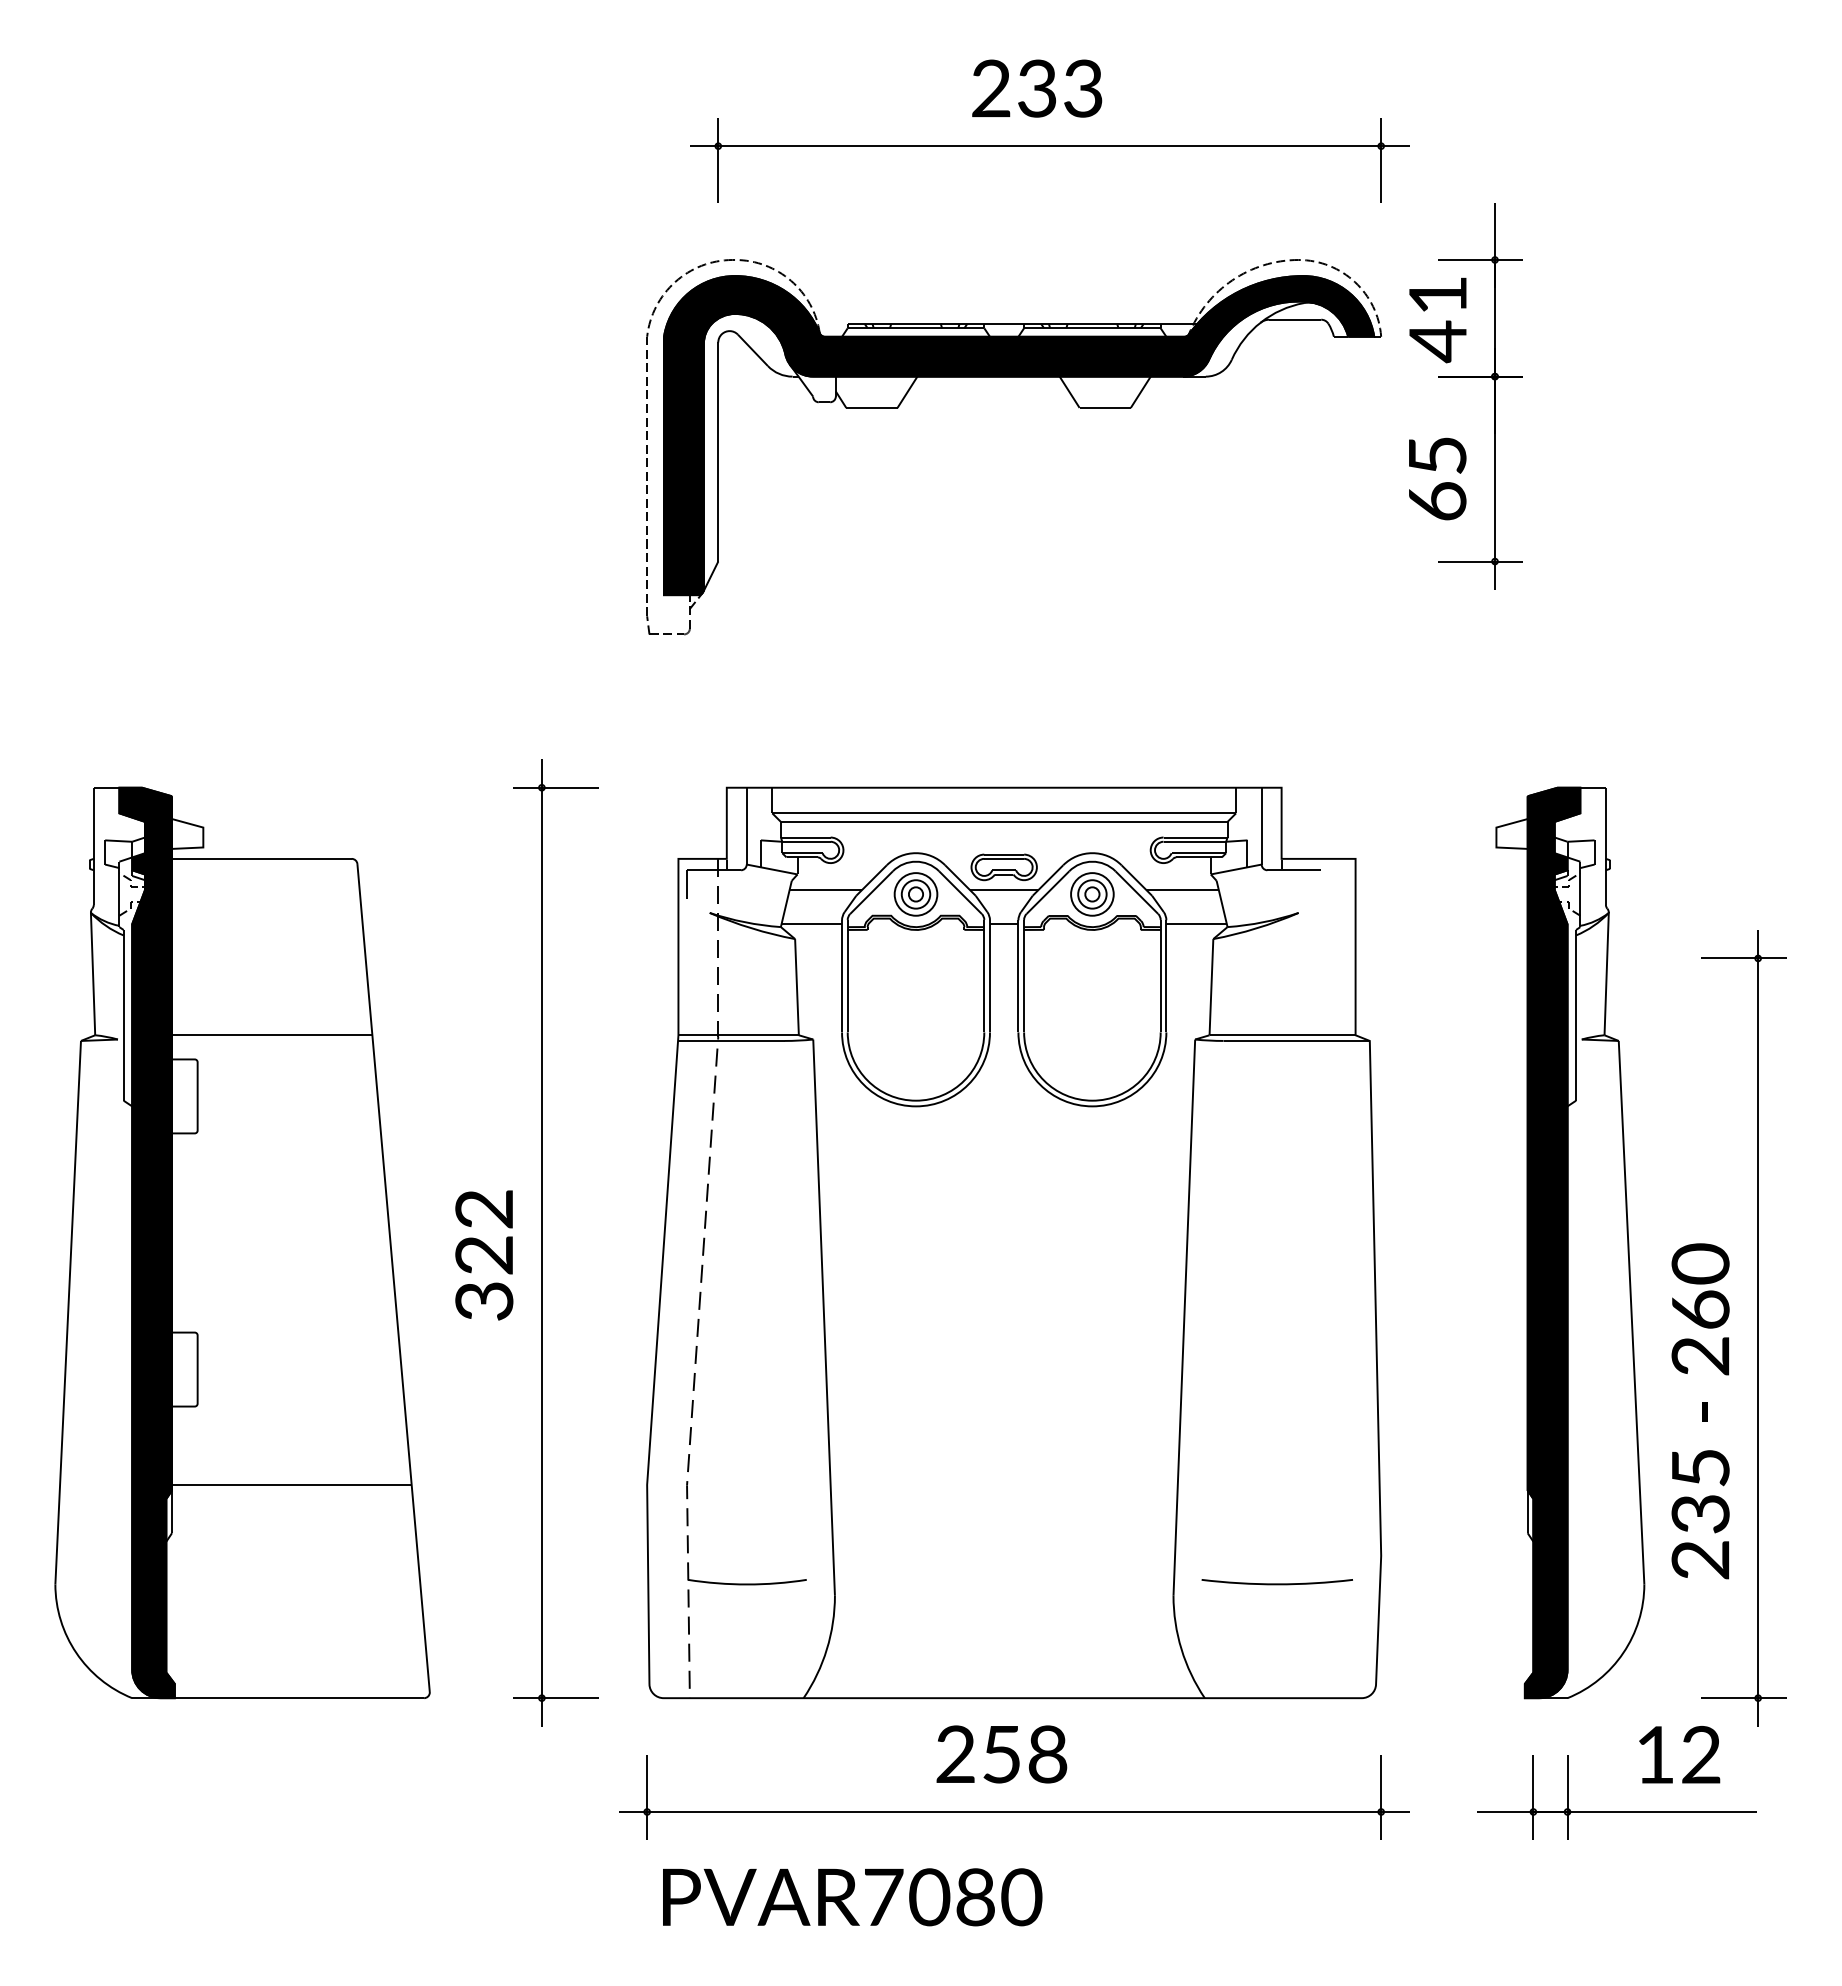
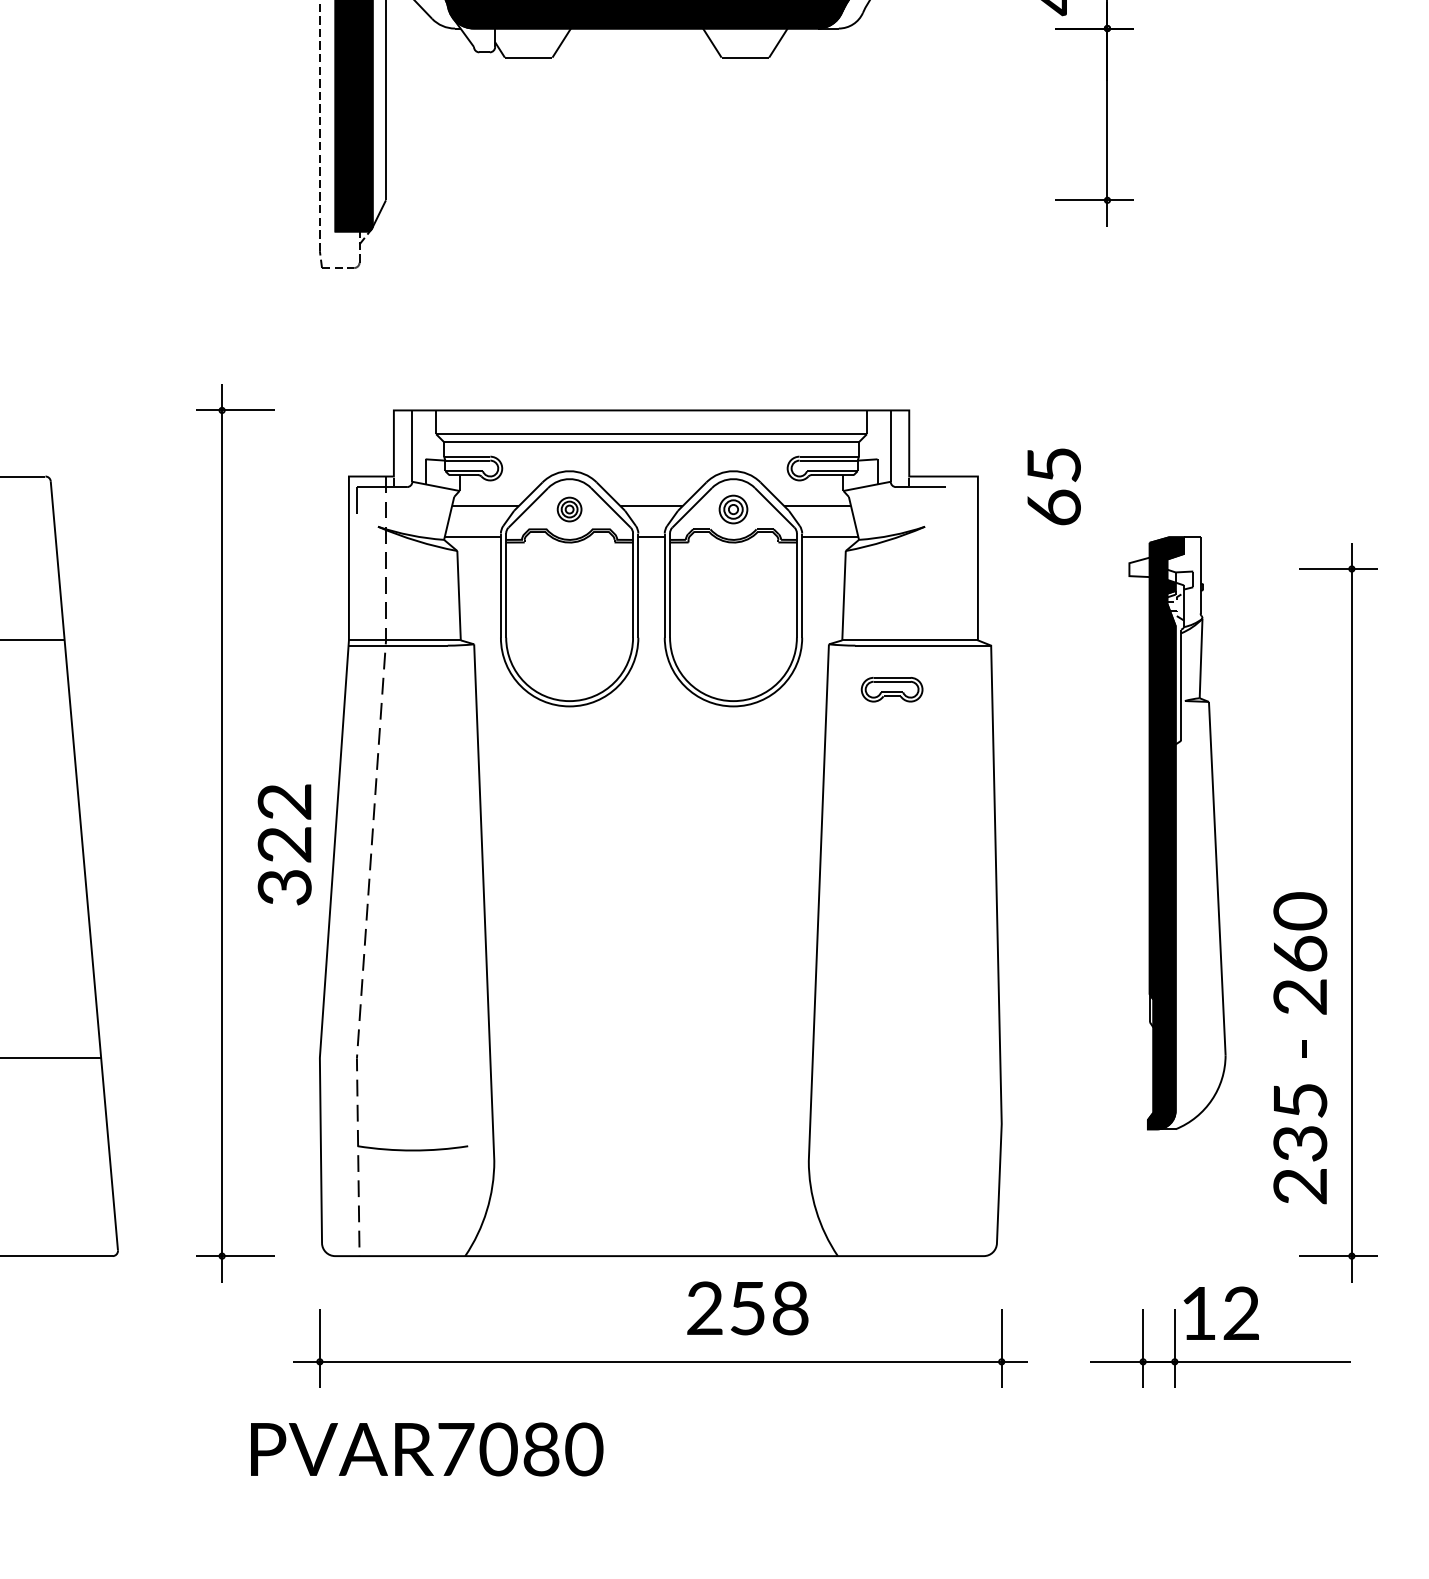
text: (1437, 478) -> (1054, 486), moved
part: (1003, 867) -> (891, 689), moved
part: (915, 894) -> (569, 509), size x0.6
part: (1092, 894) -> (733, 509), size x0.7
part: (1570, 1242) -> (1177, 832), size x0.7
text: (484, 1255) -> (284, 844), moved
text: (1700, 1411) -> (1300, 1048), moved
part: (1276, 1582) -> (904, 1148), removed
text: (1001, 1754) -> (747, 1308), moved
text: (1679, 1754) -> (1221, 1313), moved
text: (852, 1897) -> (427, 1449), moved

